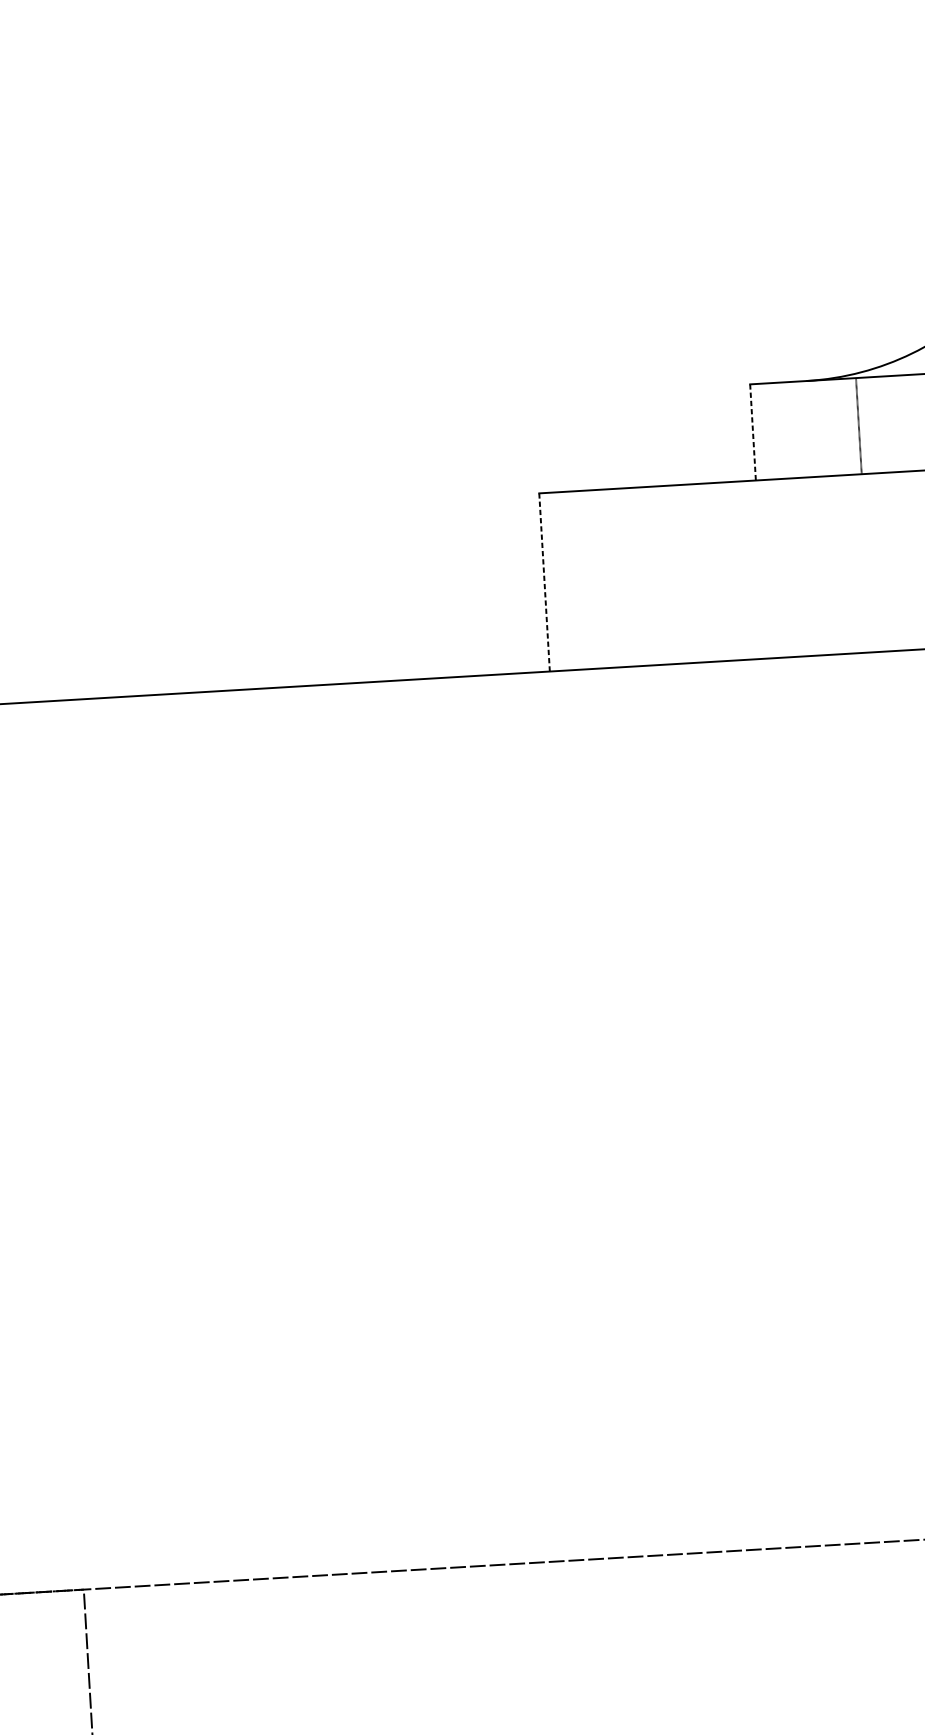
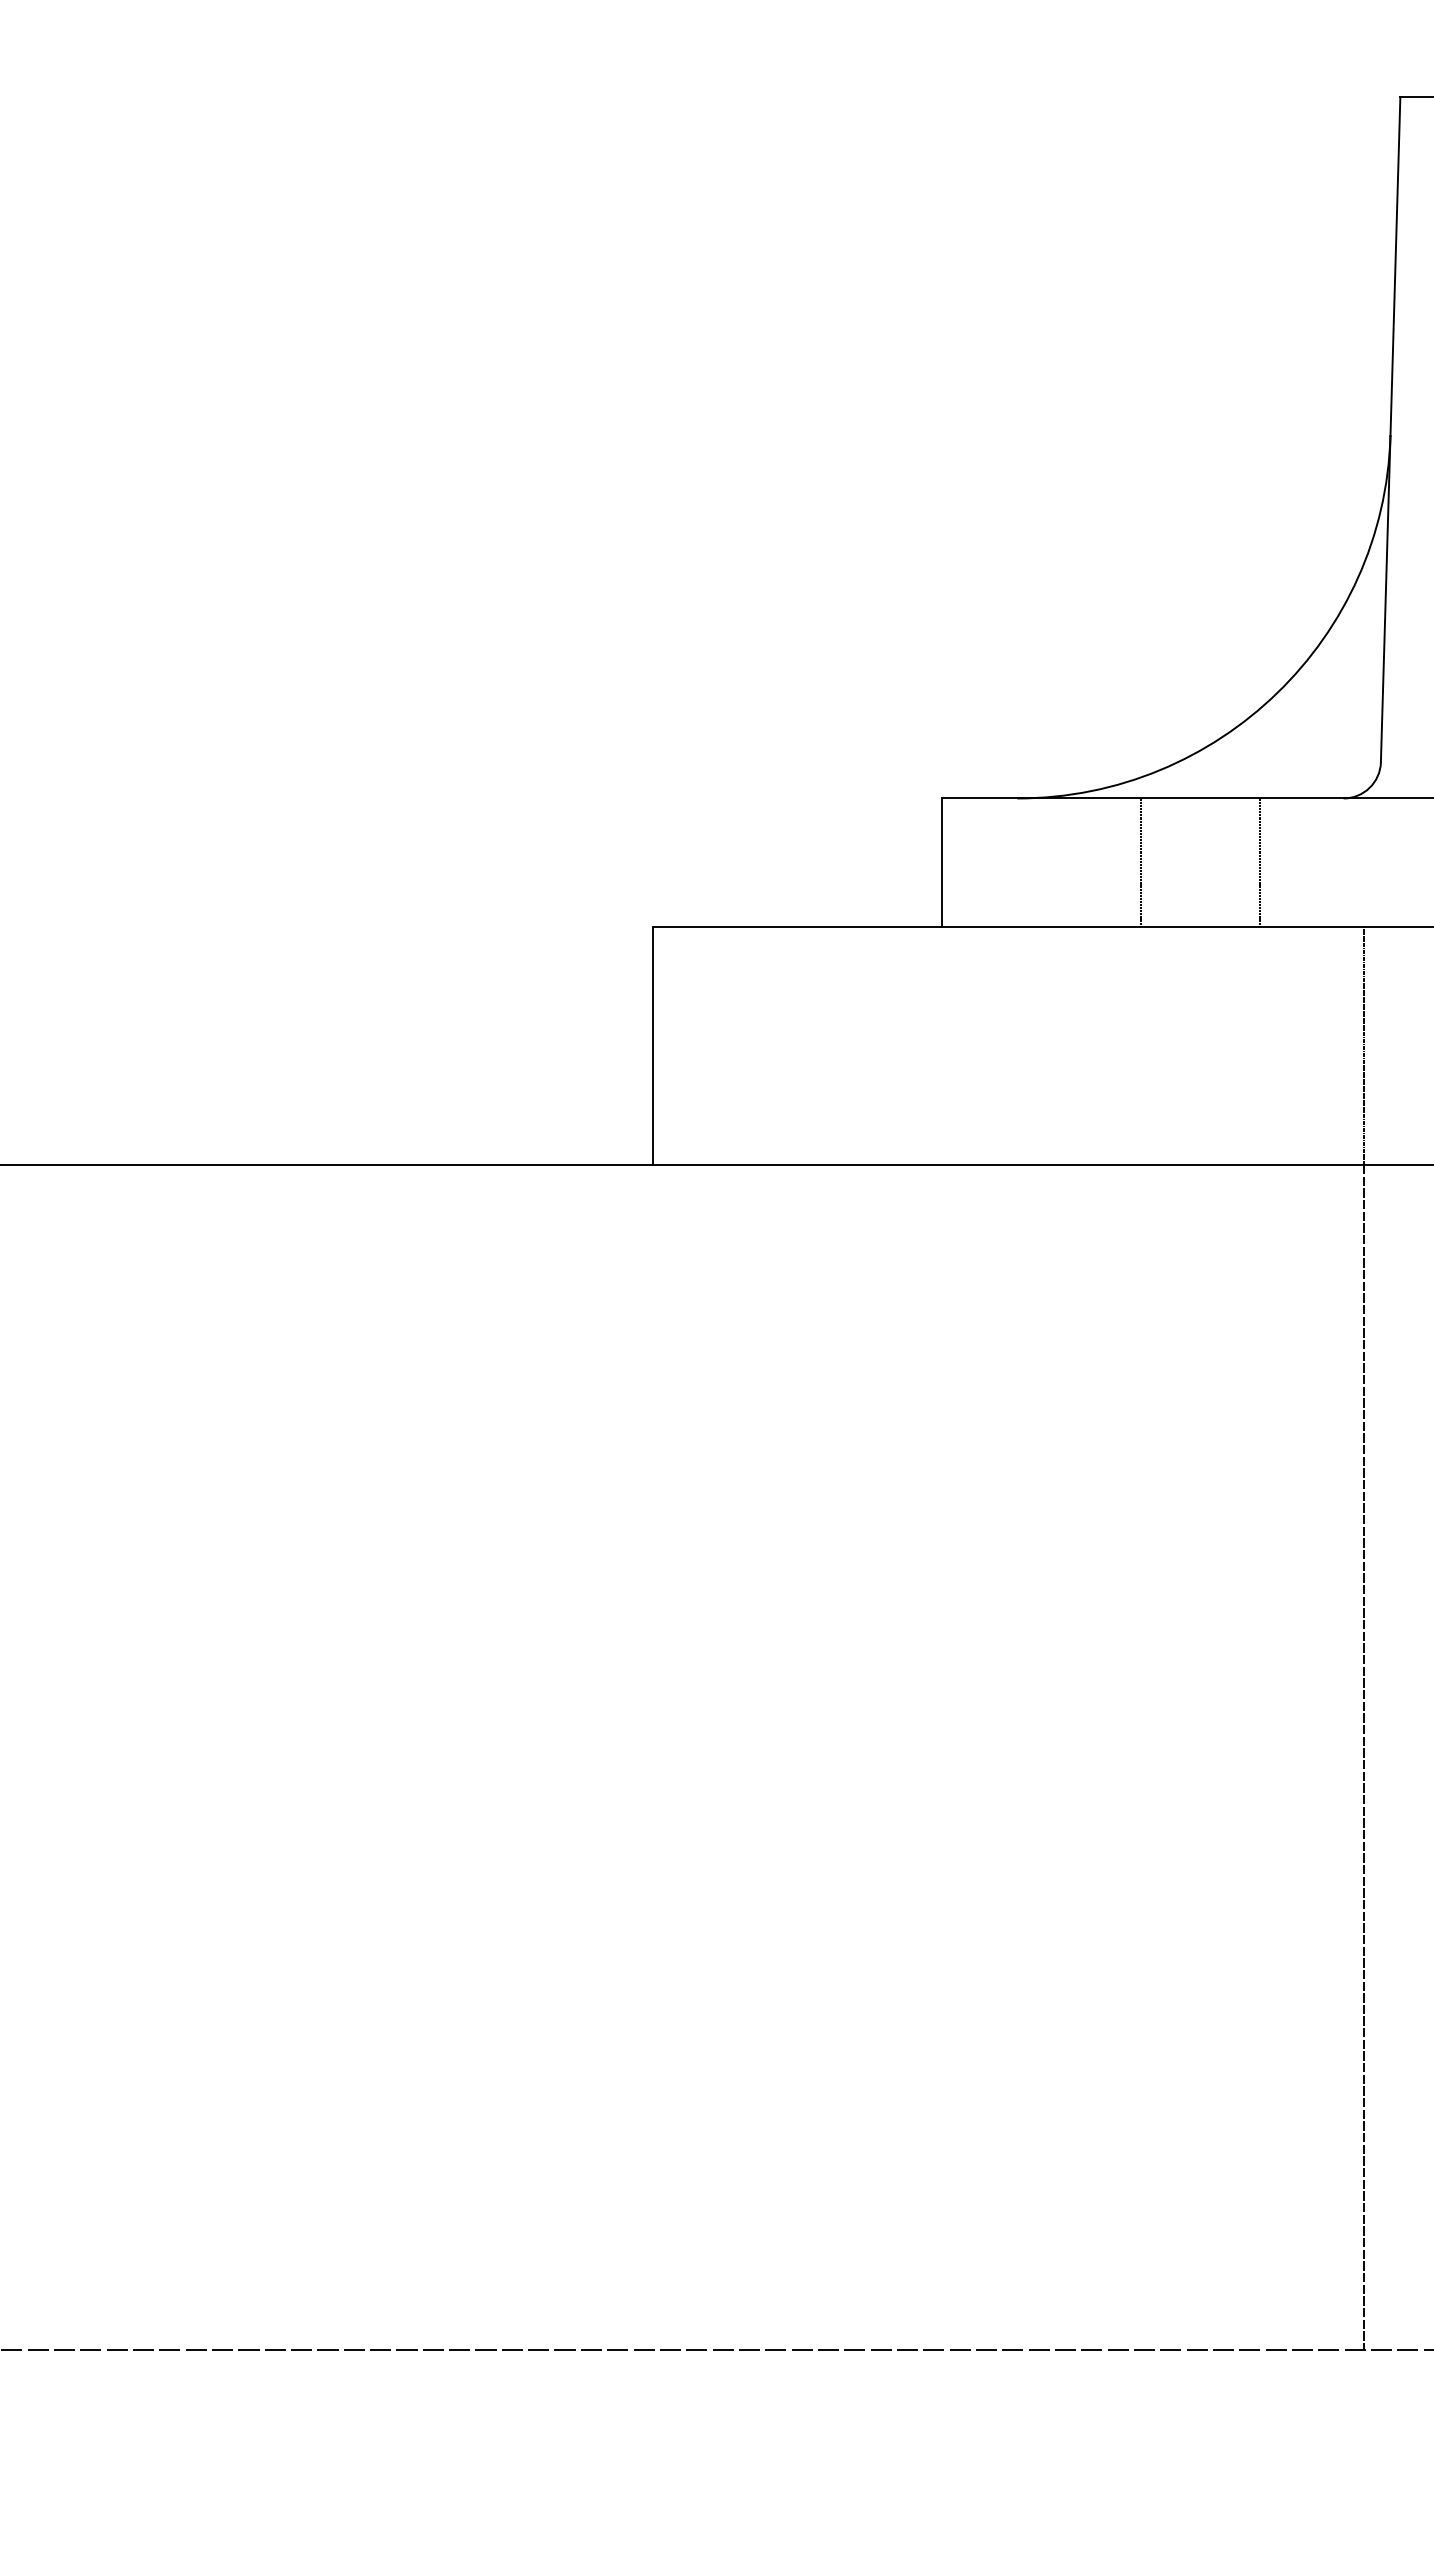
line: (858, 426) -> (1141, 862), moved
line: (753, 433) -> (942, 863), dashed -> solid
line: (544, 582) -> (652, 1045), dashed -> solid

